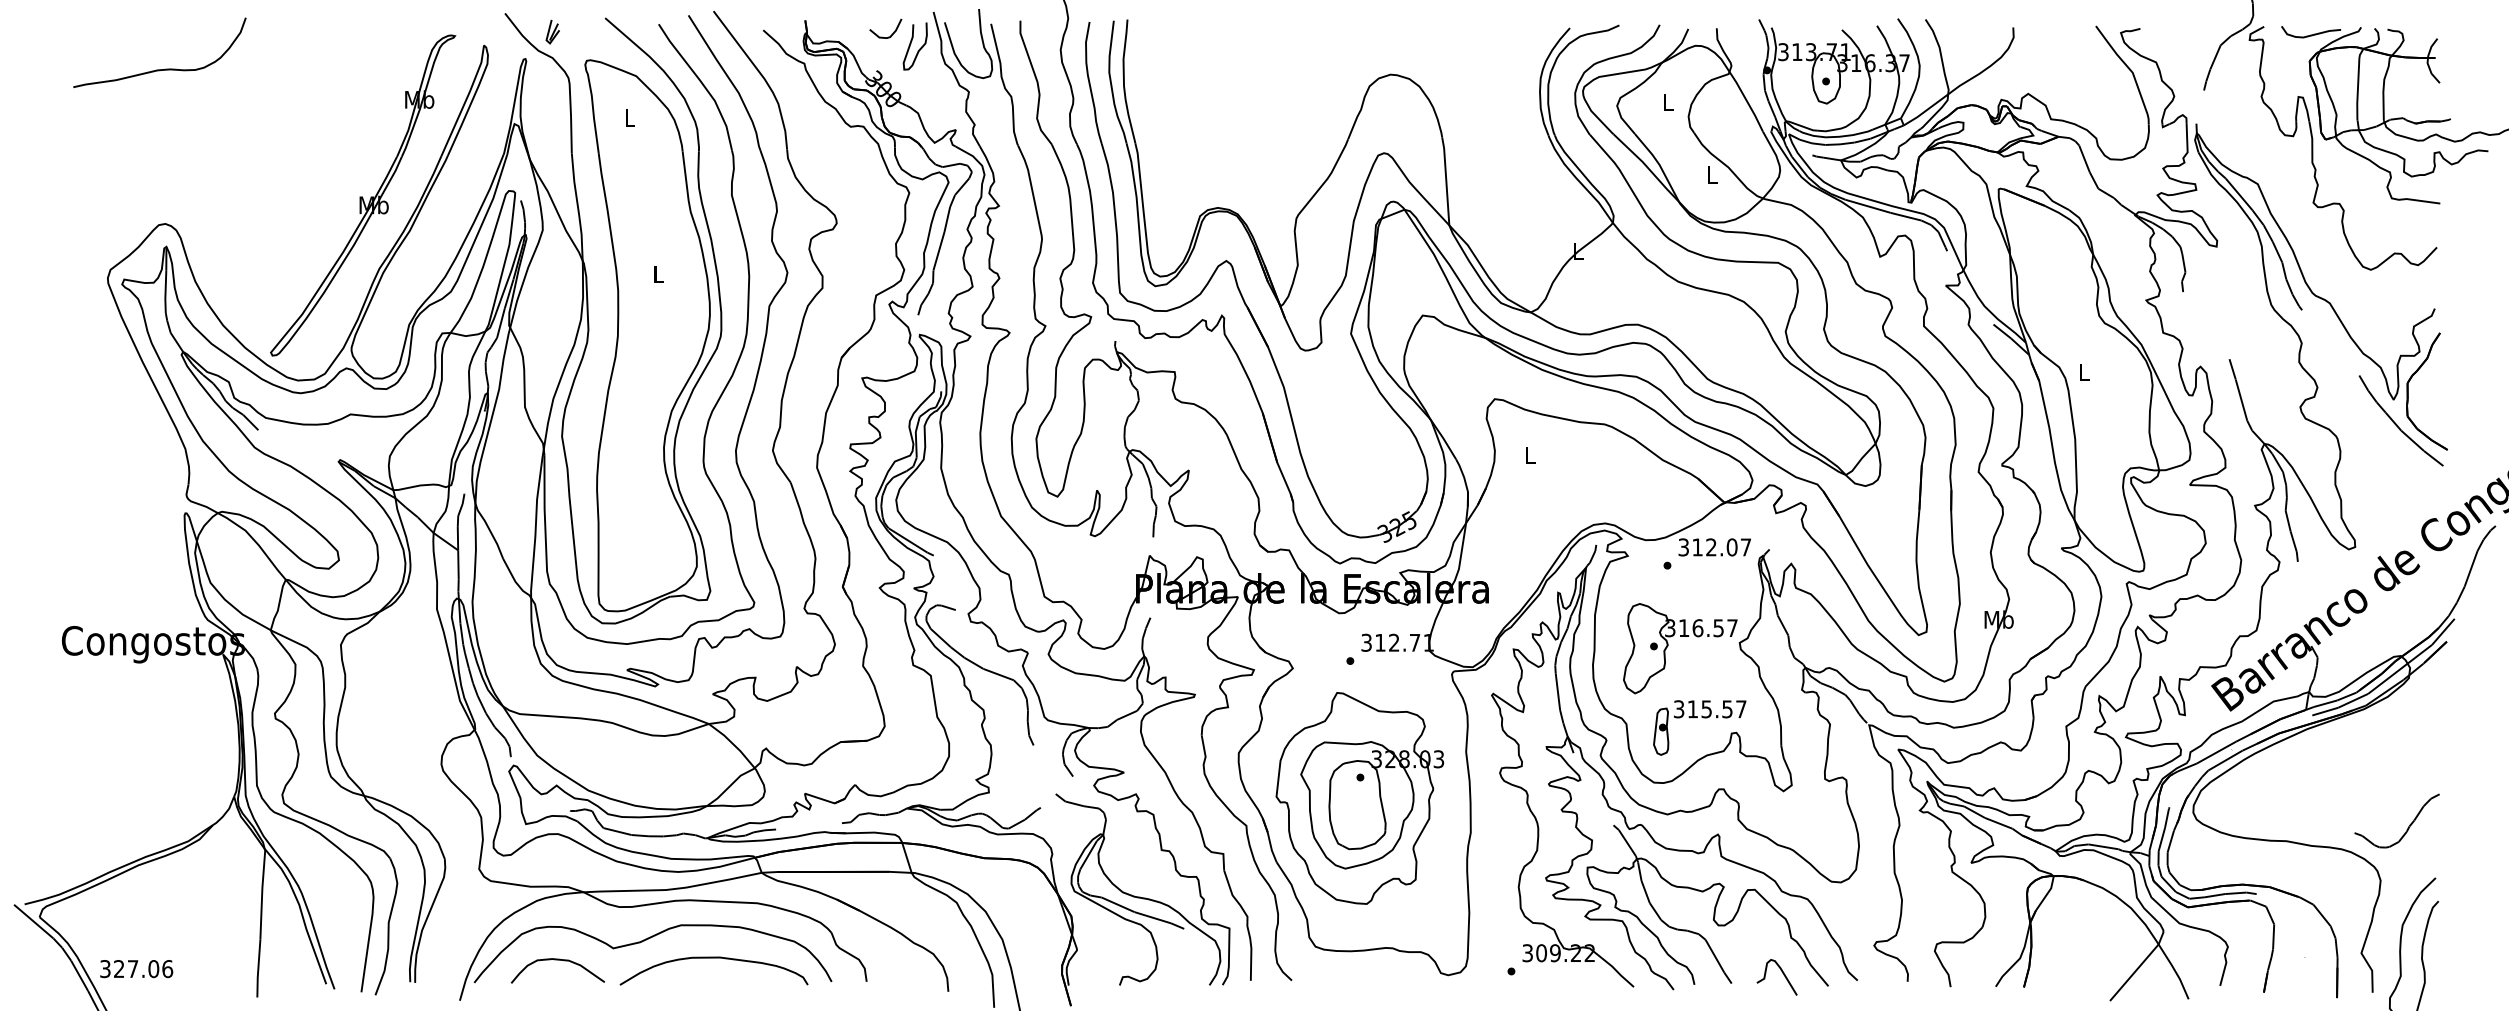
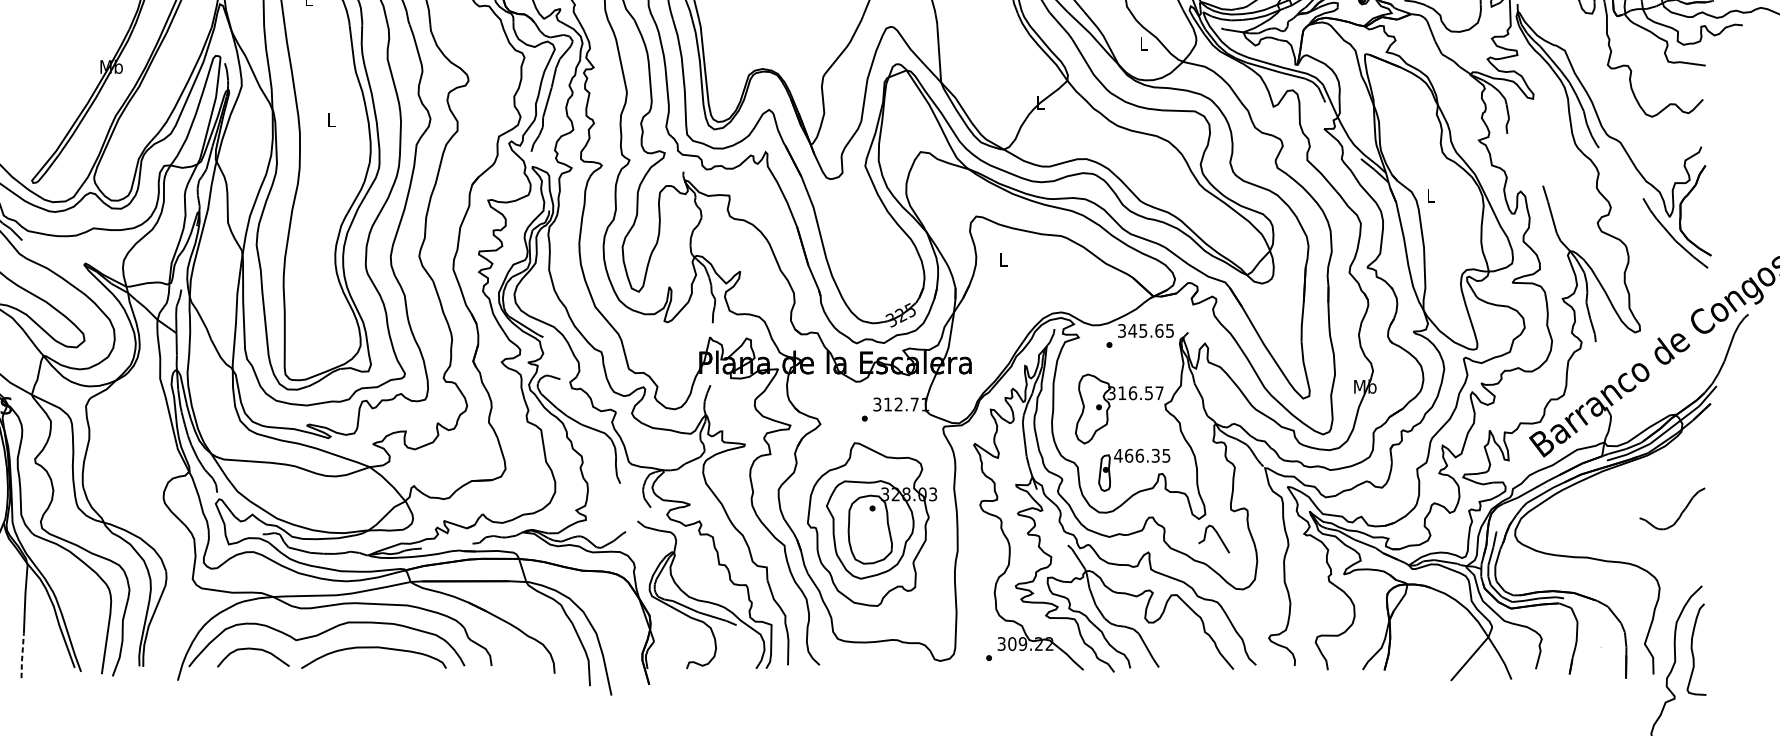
text: (1720, 547) -> (1150, 331), 312.07 -> 345.65
text: (1709, 709) -> (1141, 455), 315.57 -> 466.35
curve: (2407, 827) -> (1680, 513), moved
line: (258, 969) -> (22, 656), solid -> dashed
curve: (1782, 973) -> (1218, 536), moved

